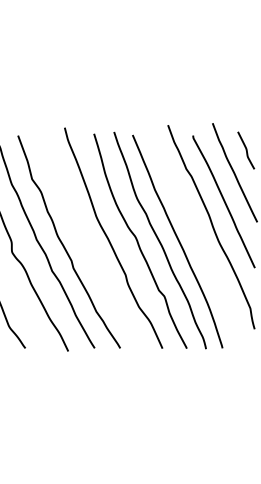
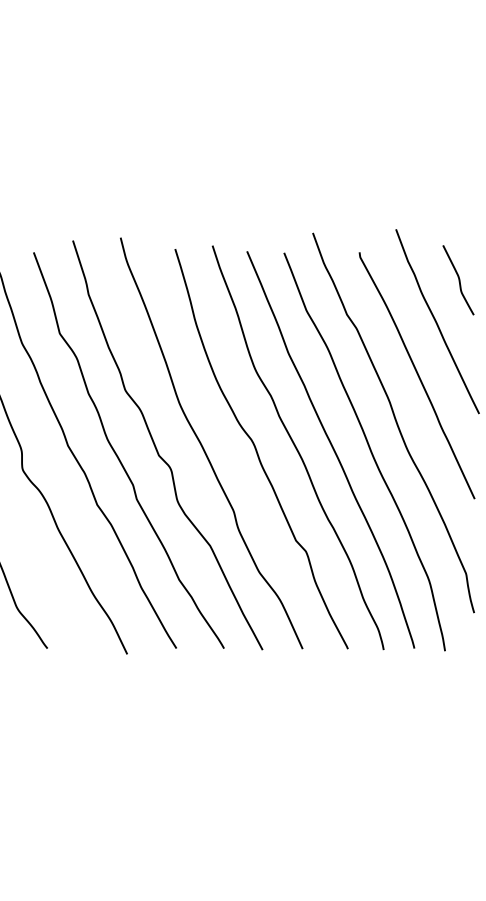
curve: (197, 240) -> (367, 447), added
curve: (85, 241) -> (159, 449), added

